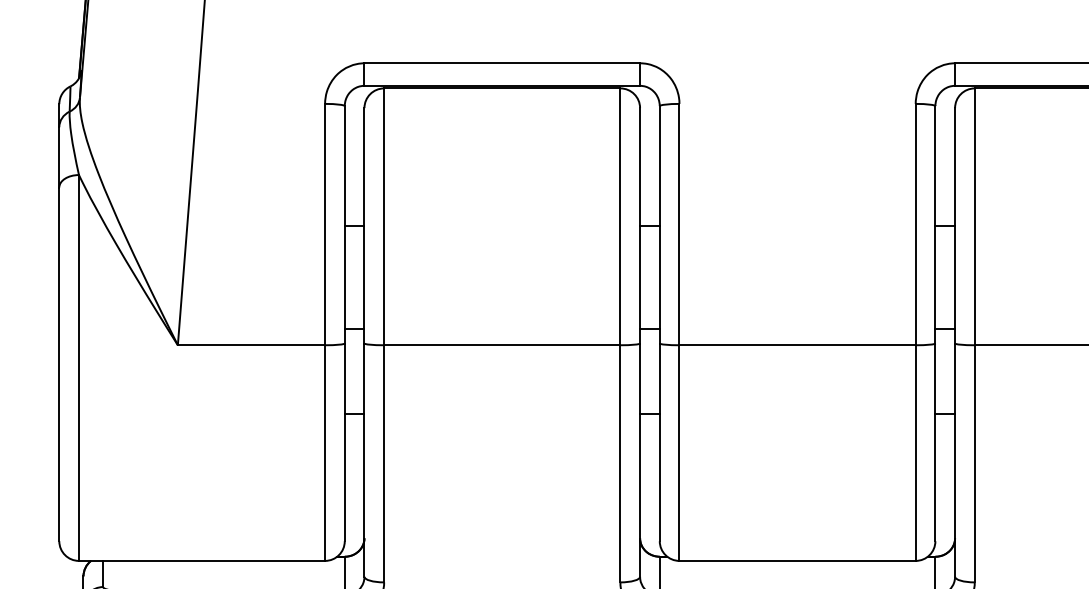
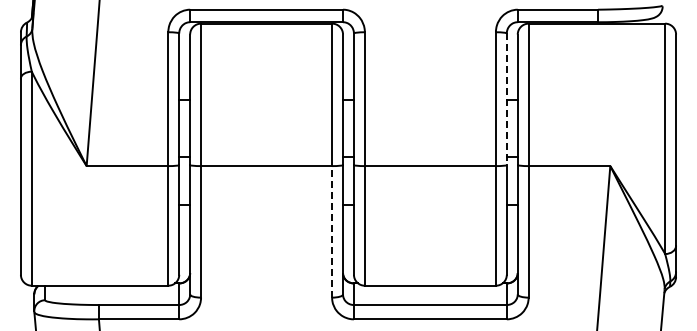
line: (934, 225) -> (506, 99), solid -> dashed
line: (621, 463) -> (332, 231), solid -> dashed

